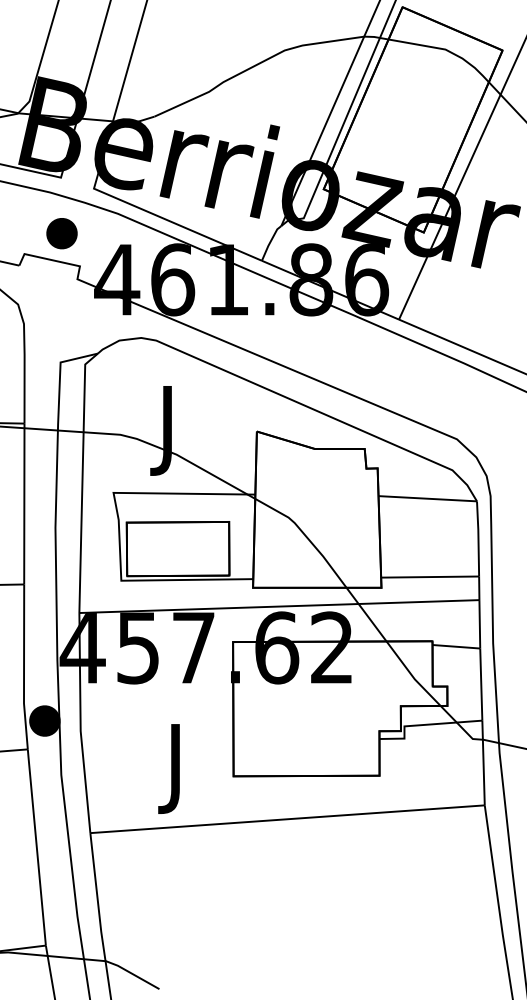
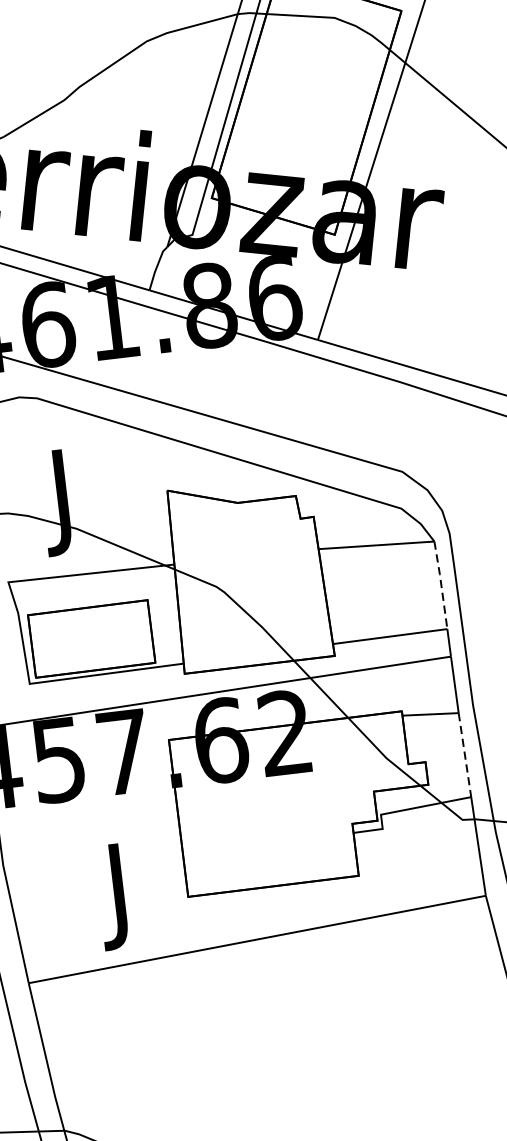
line: (478, 538) -> (441, 584), solid -> dashed
line: (481, 685) -> (465, 756), solid -> dashed

